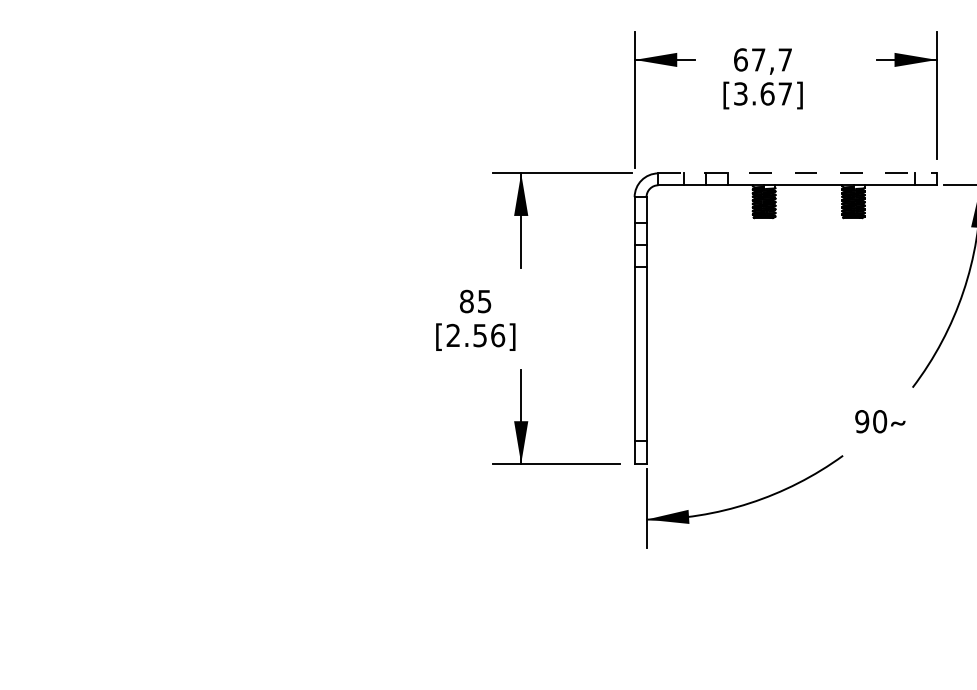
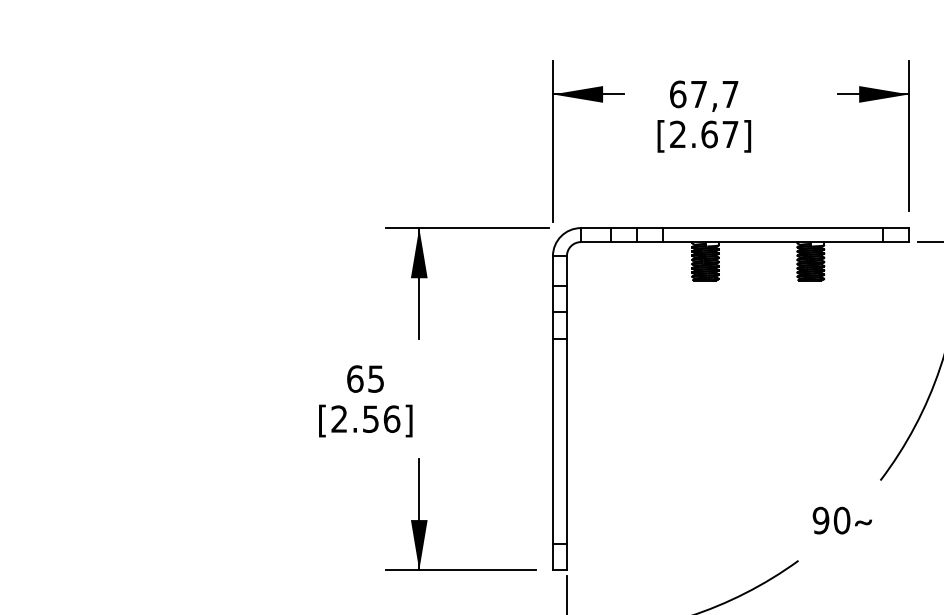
text: (740, 93) -> (677, 133), [3.67] -> [2.67]
line: (798, 173) -> (745, 228), dashed -> solid
text: (466, 301) -> (354, 379), 85 -> 65

